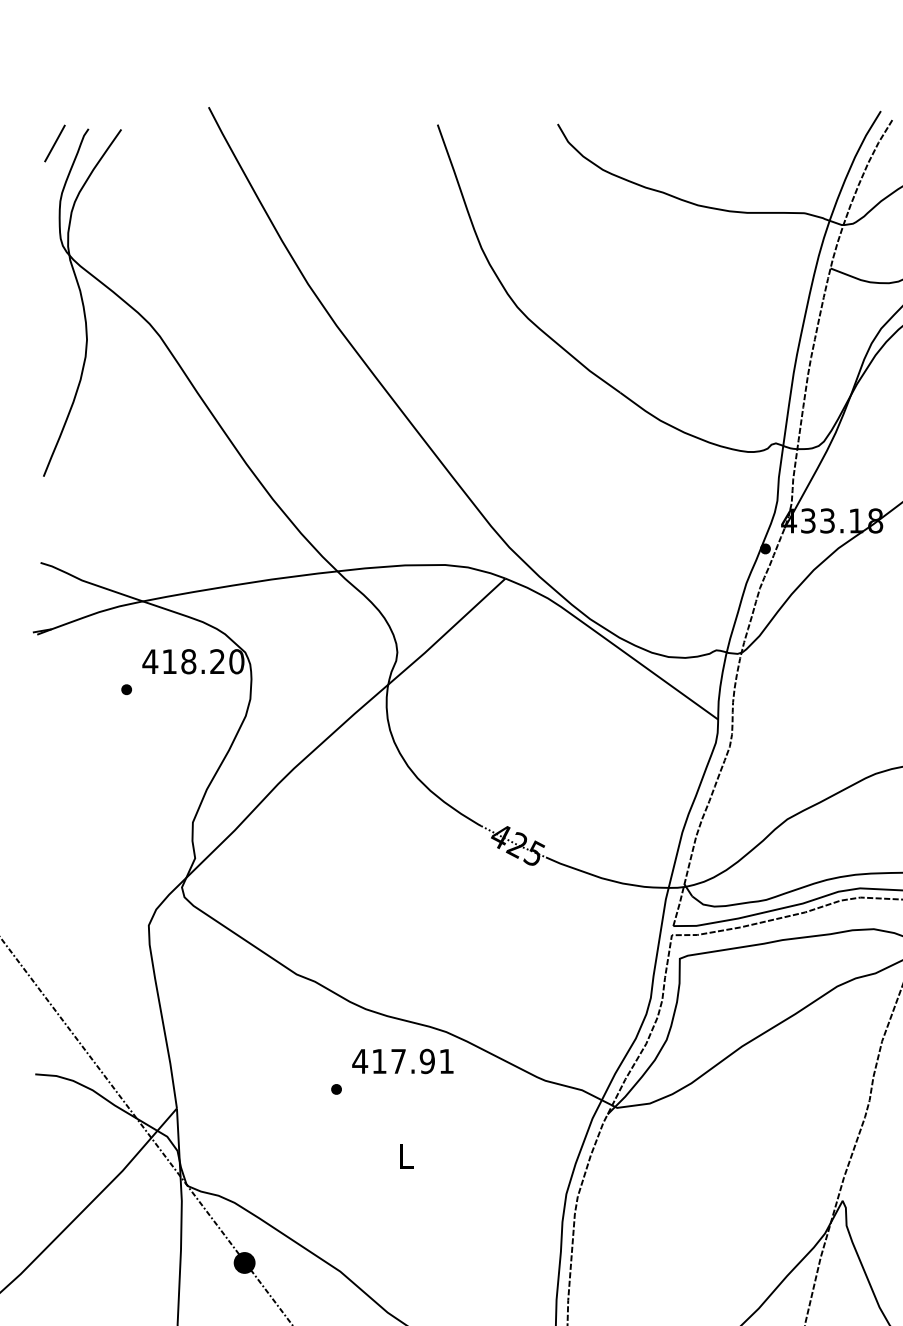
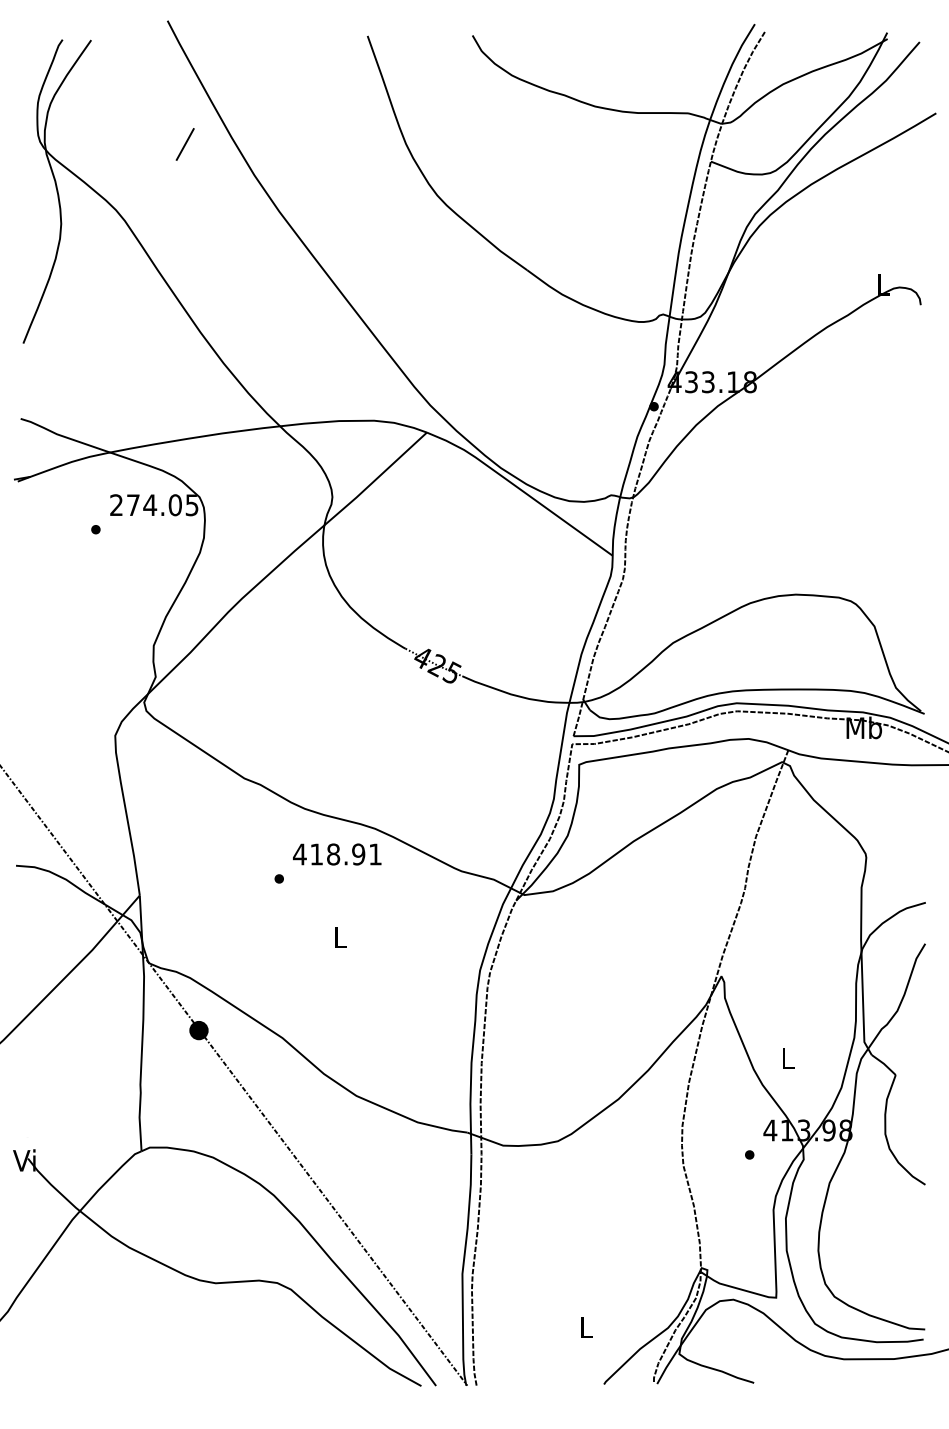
line: (54, 143) -> (184, 144), moved
text: (192, 662) -> (153, 505), 418.20 -> 274.05
text: (398, 1061) -> (333, 854), 417.91 -> 418.91

